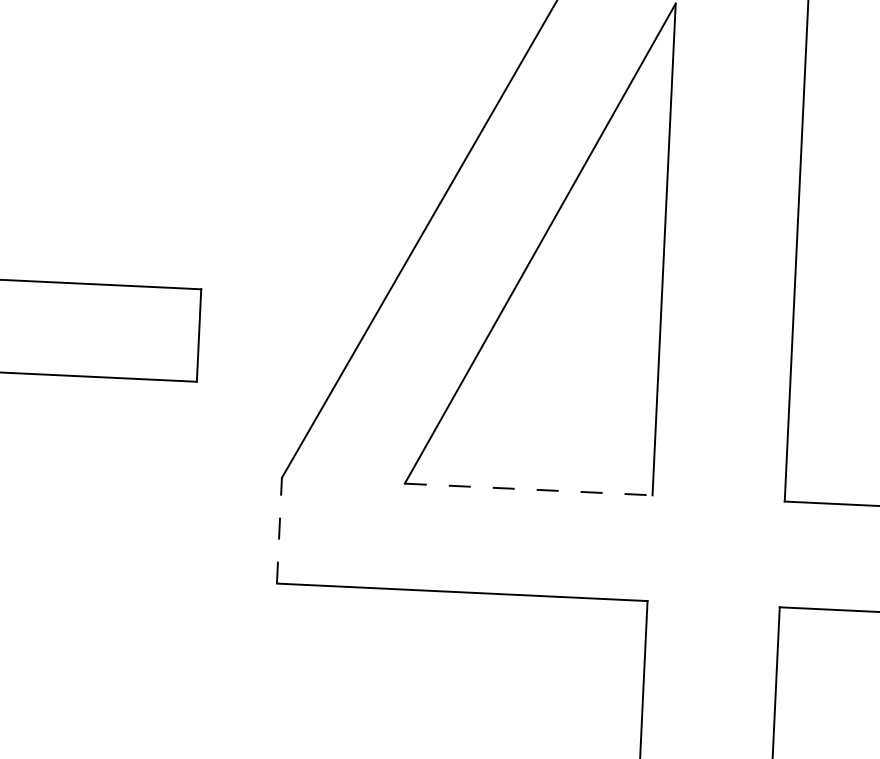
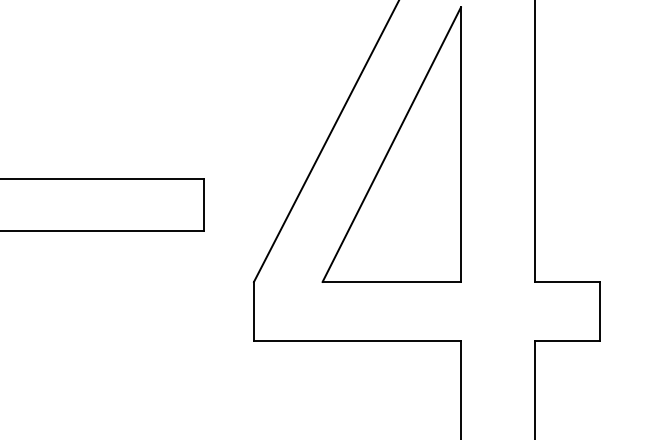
line: (529, 488) -> (392, 281), dashed -> solid
line: (278, 530) -> (253, 311), dashed -> solid

